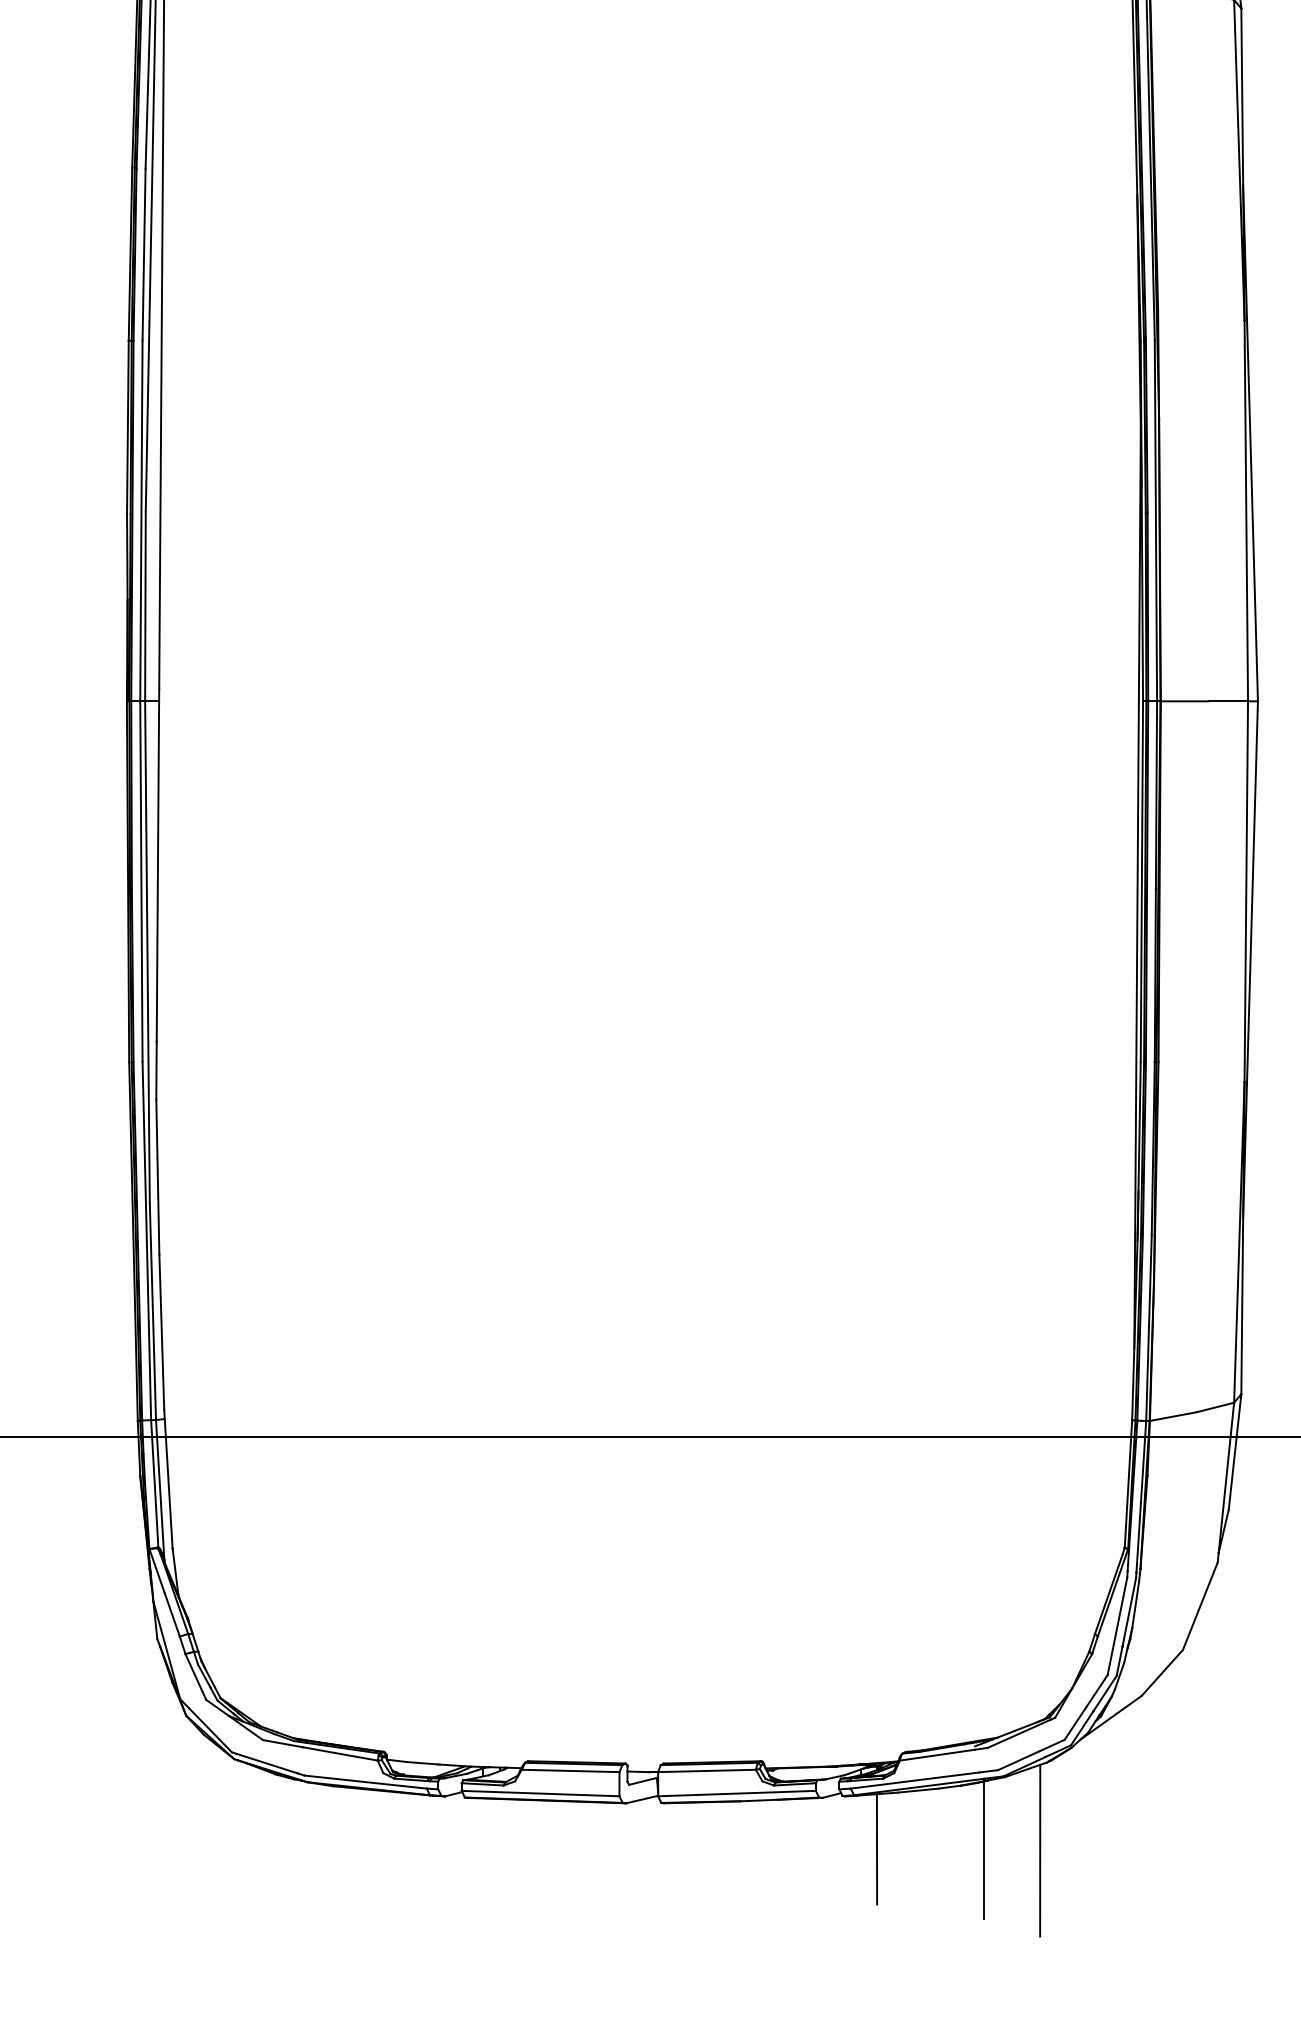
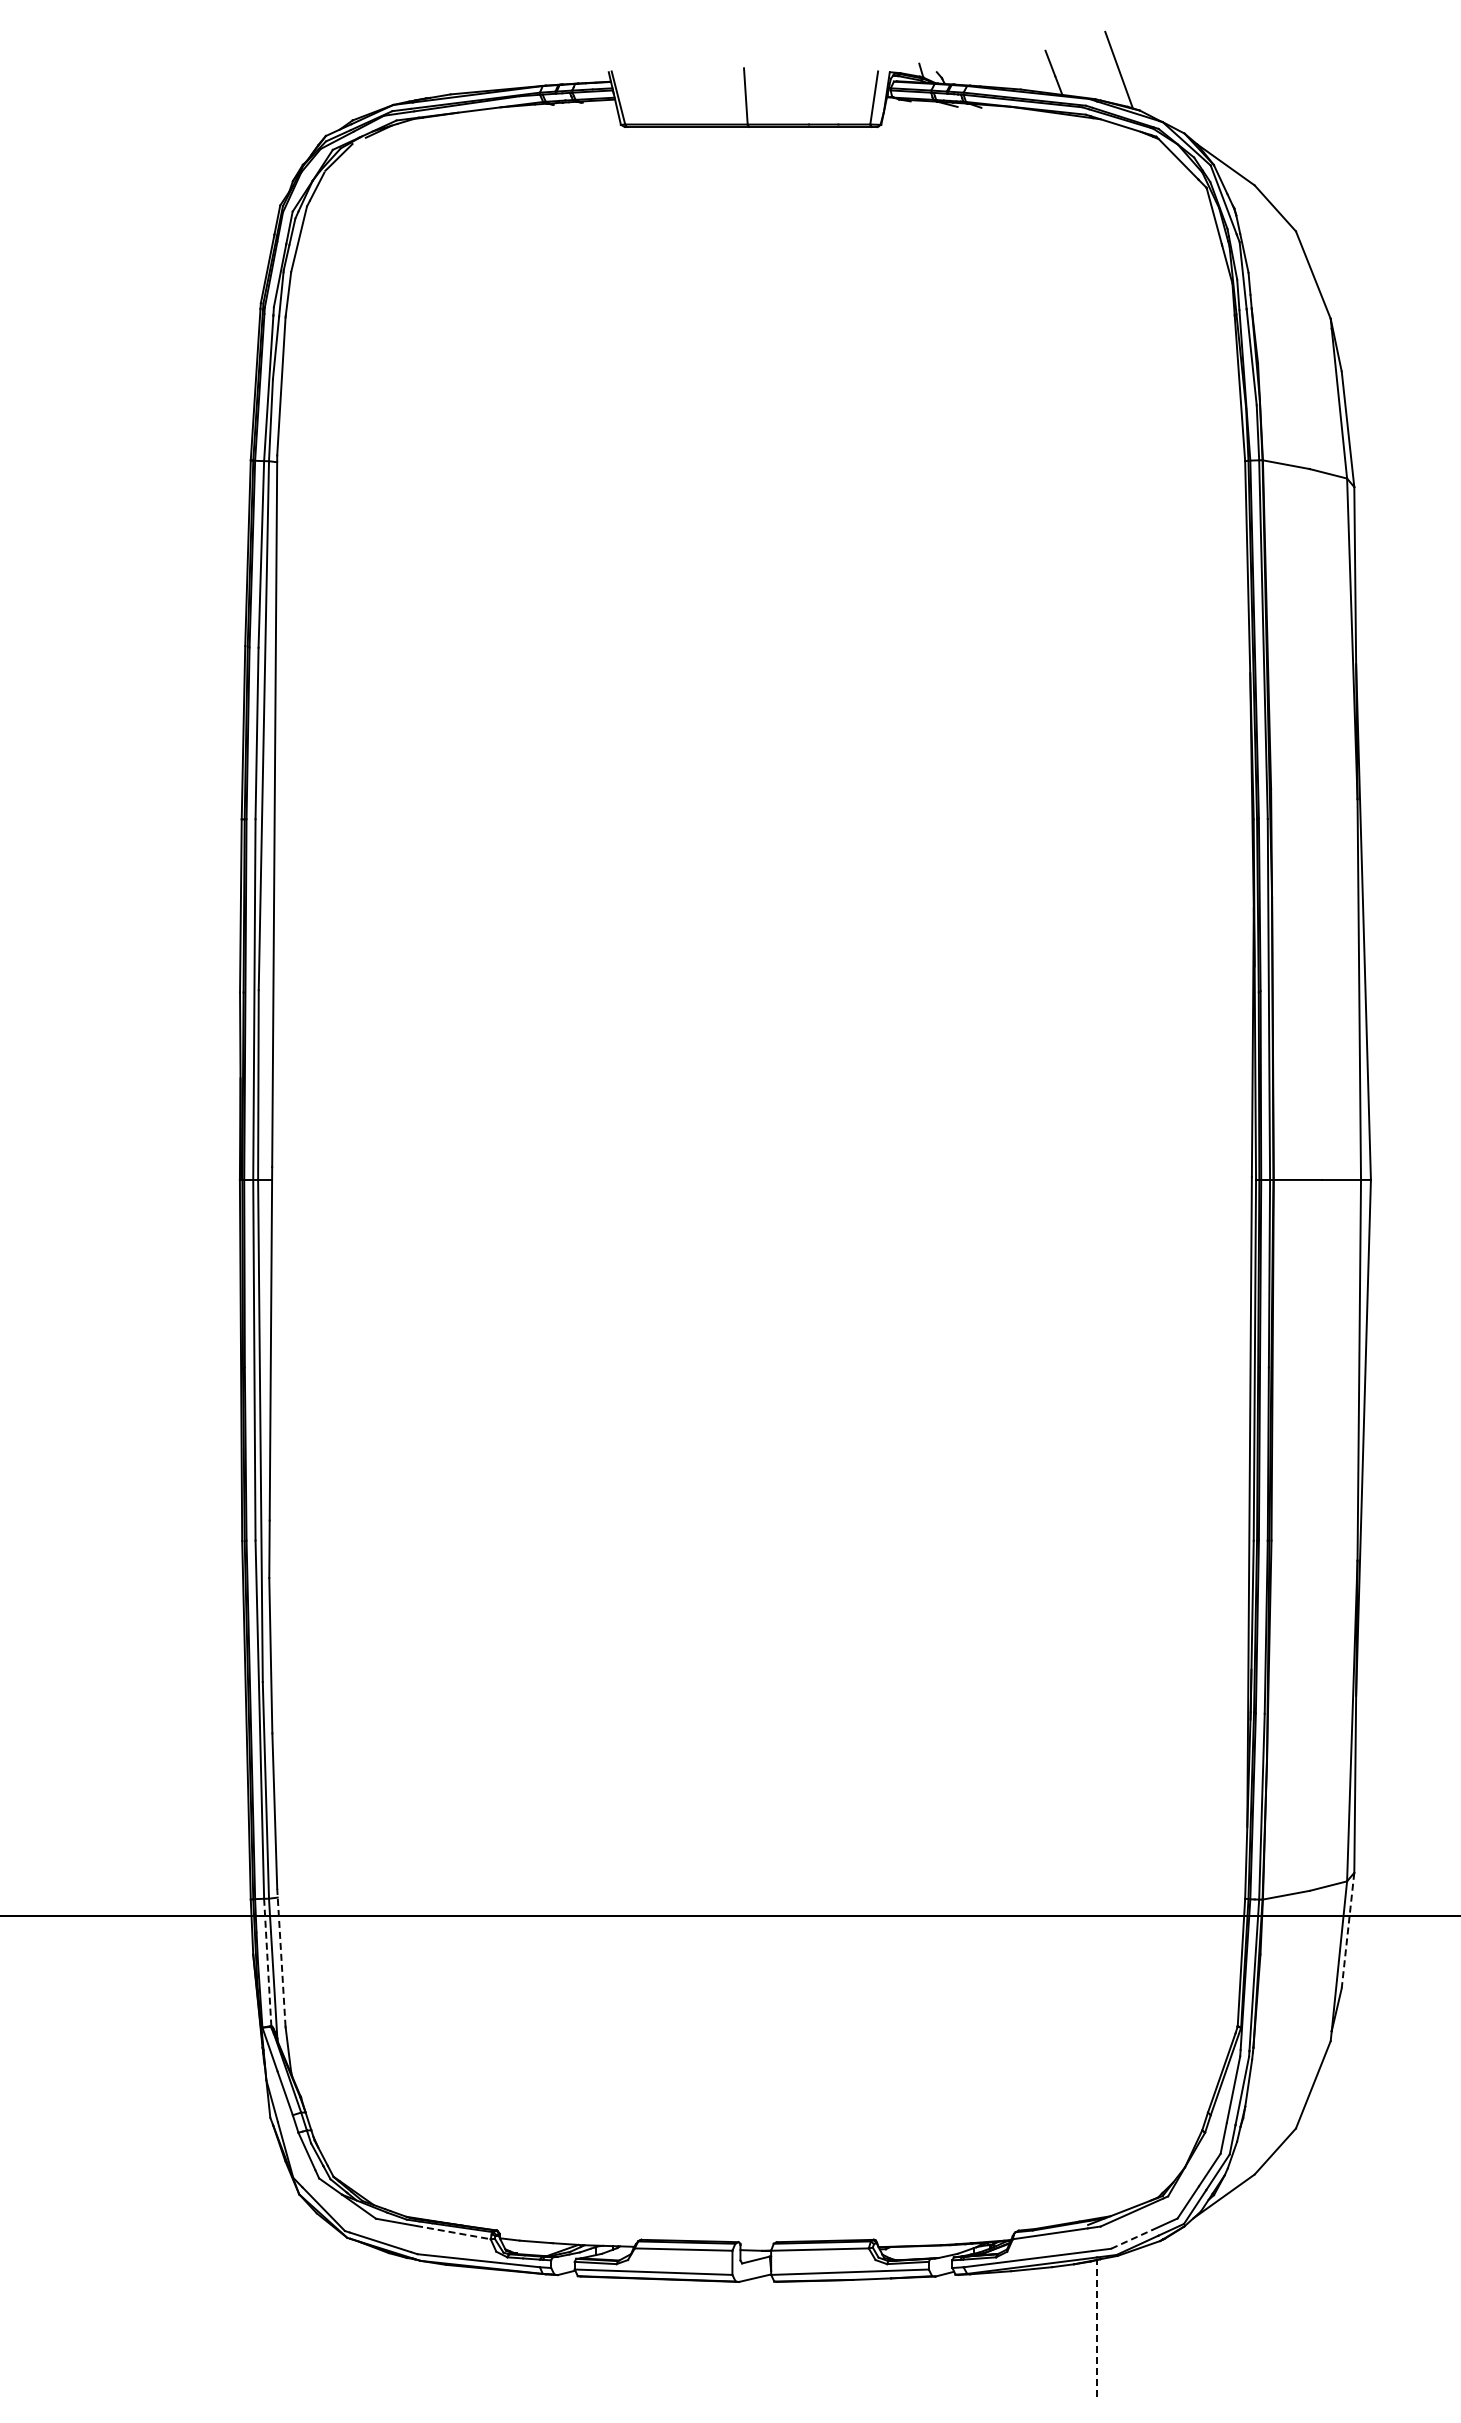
line: (1234, 1452) -> (1347, 1931), solid -> dashed
line: (168, 1478) -> (281, 1957), solid -> dashed
line: (154, 1483) -> (267, 1962), solid -> dashed
line: (340, 1753) -> (453, 2232), solid -> dashed
line: (1018, 1760) -> (1131, 2239), solid -> dashed
line: (876, 1848) -> (989, 2327), removed
line: (984, 1849) -> (1097, 2328), solid -> dashed
line: (1040, 1850) -> (1153, 2329), removed

